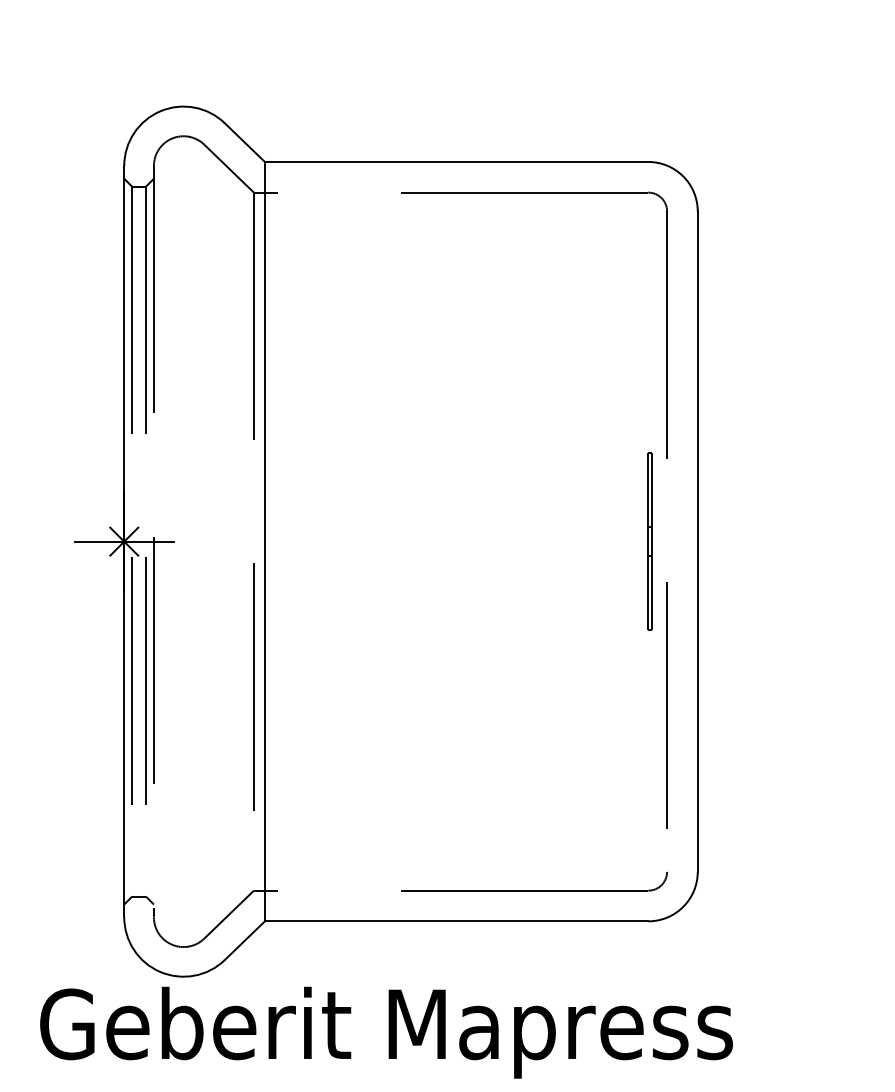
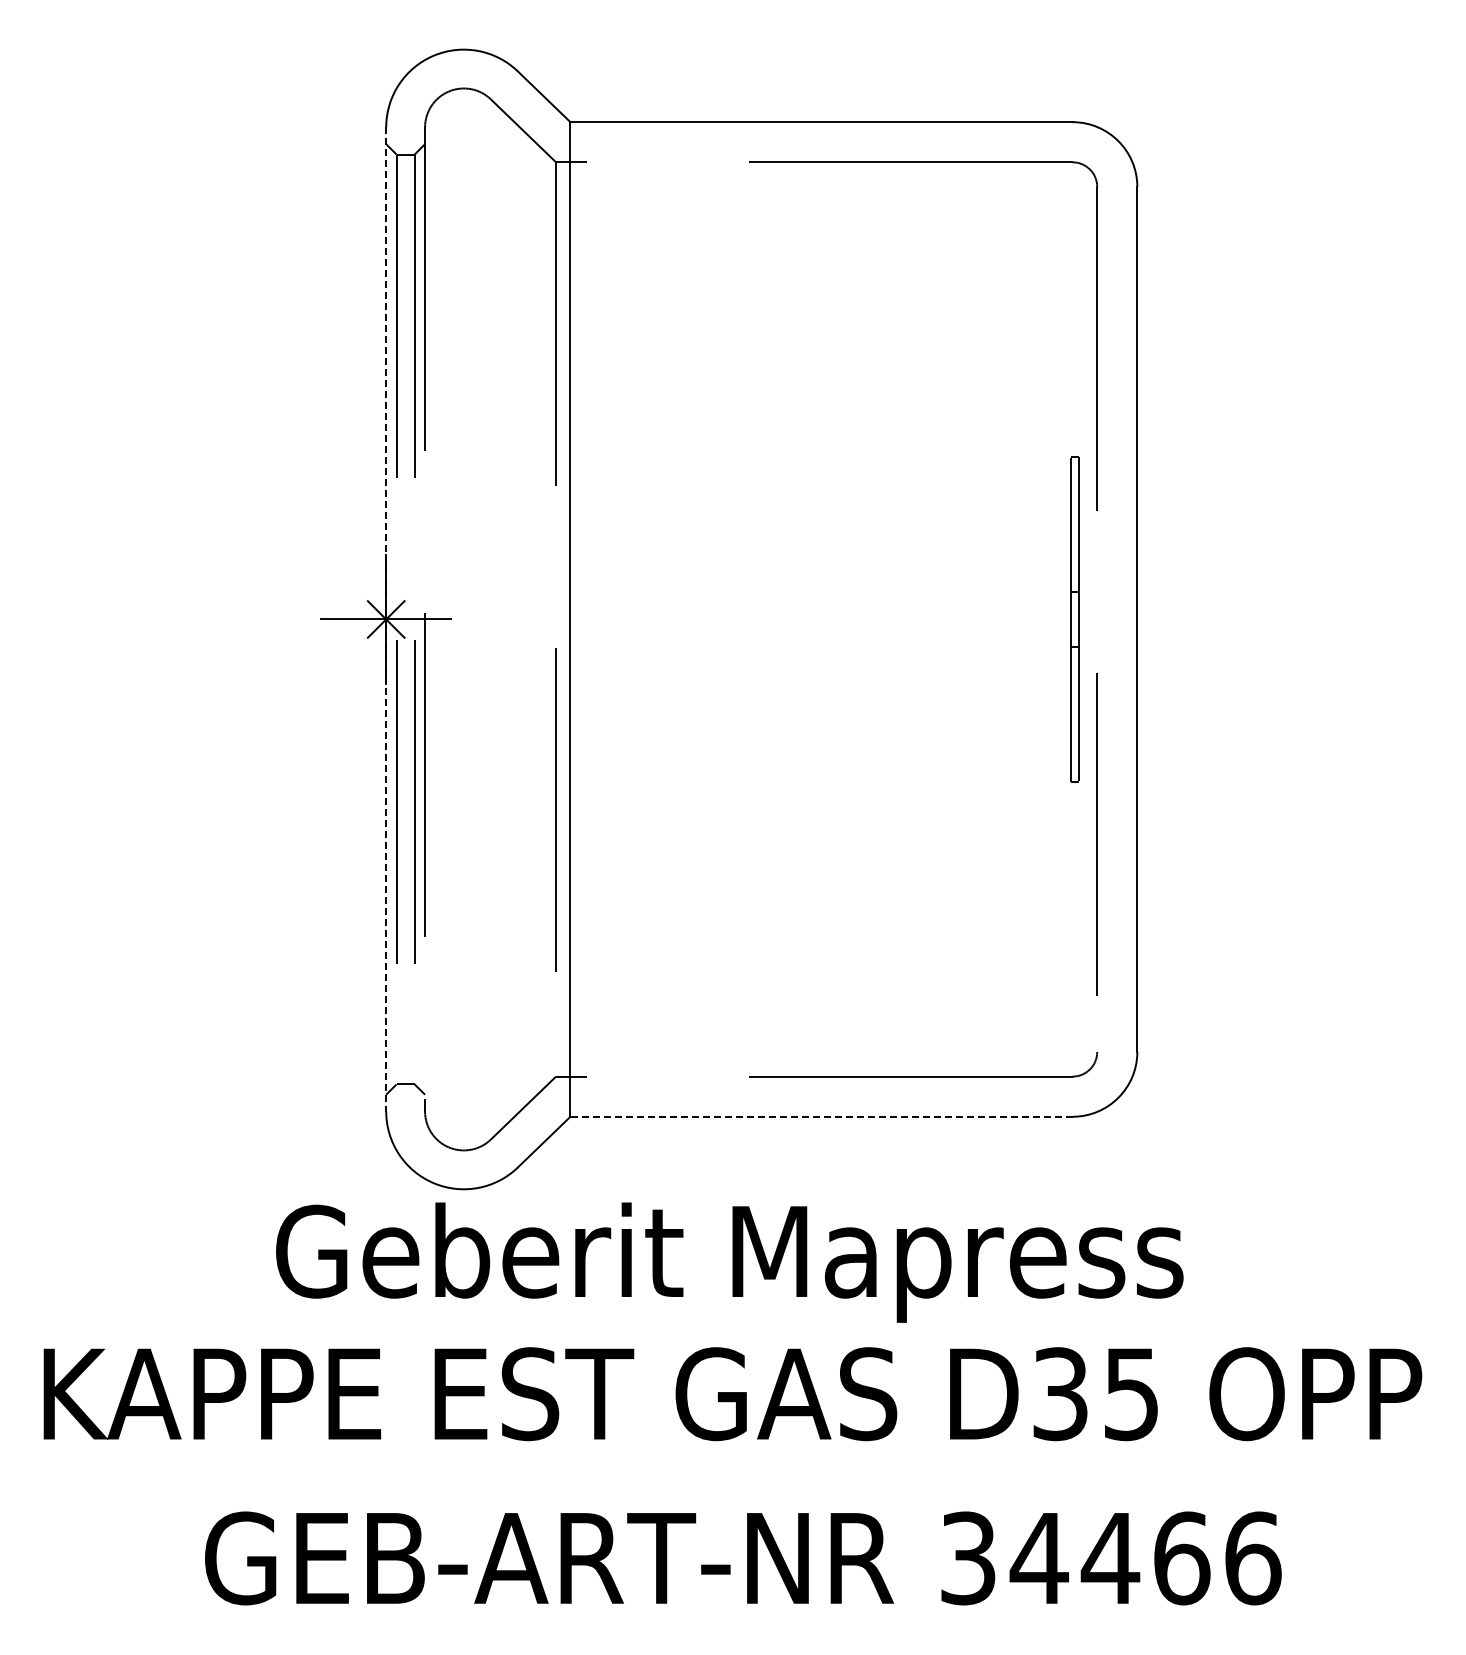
line: (124, 541) -> (386, 619), solid -> dashed
part: (650, 541) -> (1075, 619), size x1.4
line: (456, 921) -> (821, 1116), solid -> dashed

